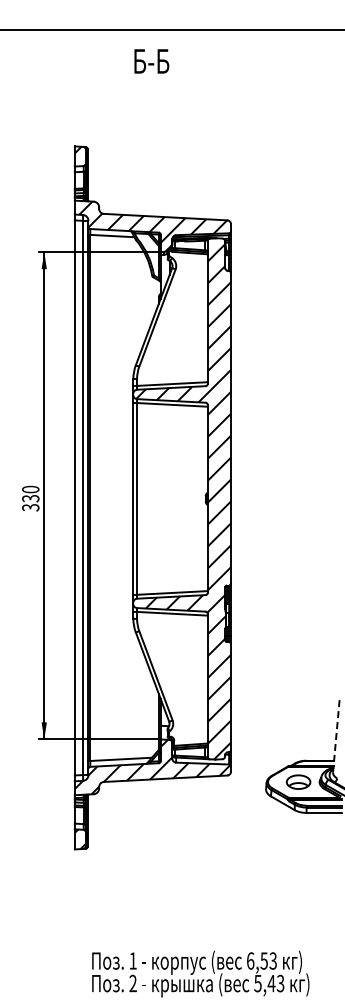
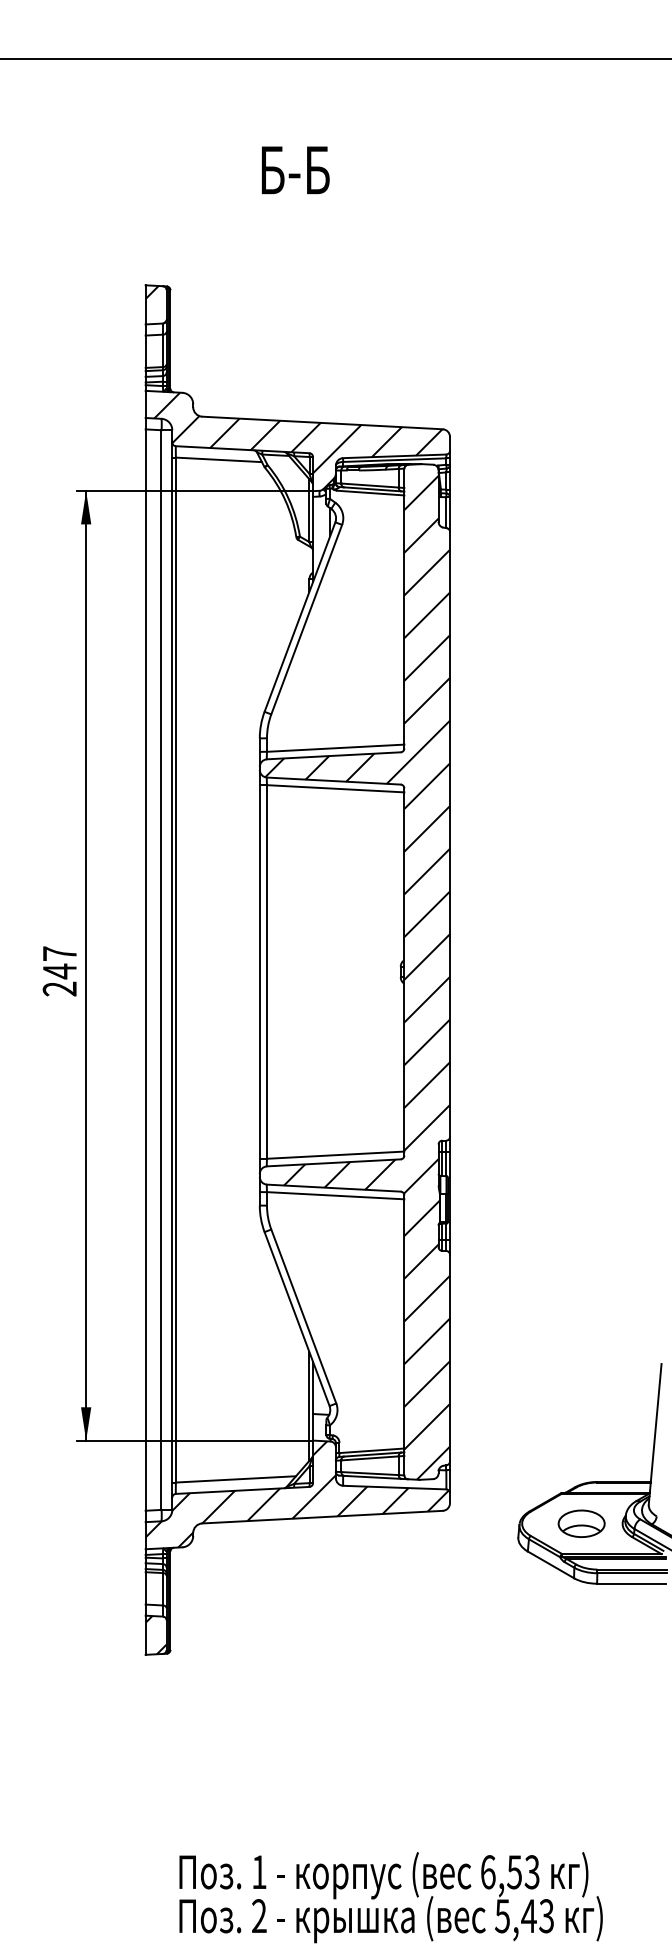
text: (151, 61) -> (295, 170), moved
text: (30, 498) -> (59, 971), 330 -> 247
line: (336, 736) -> (655, 1434), dashed -> solid

